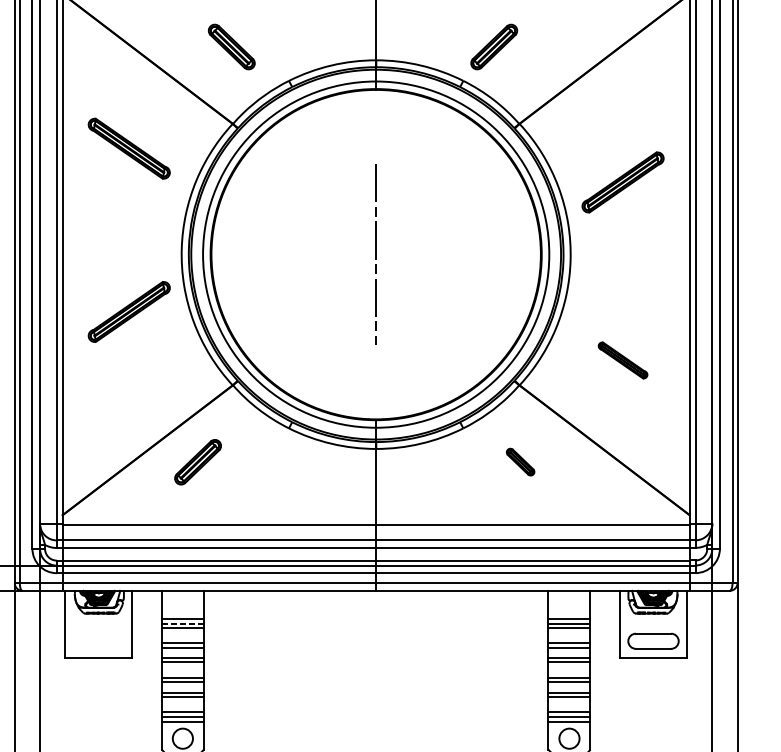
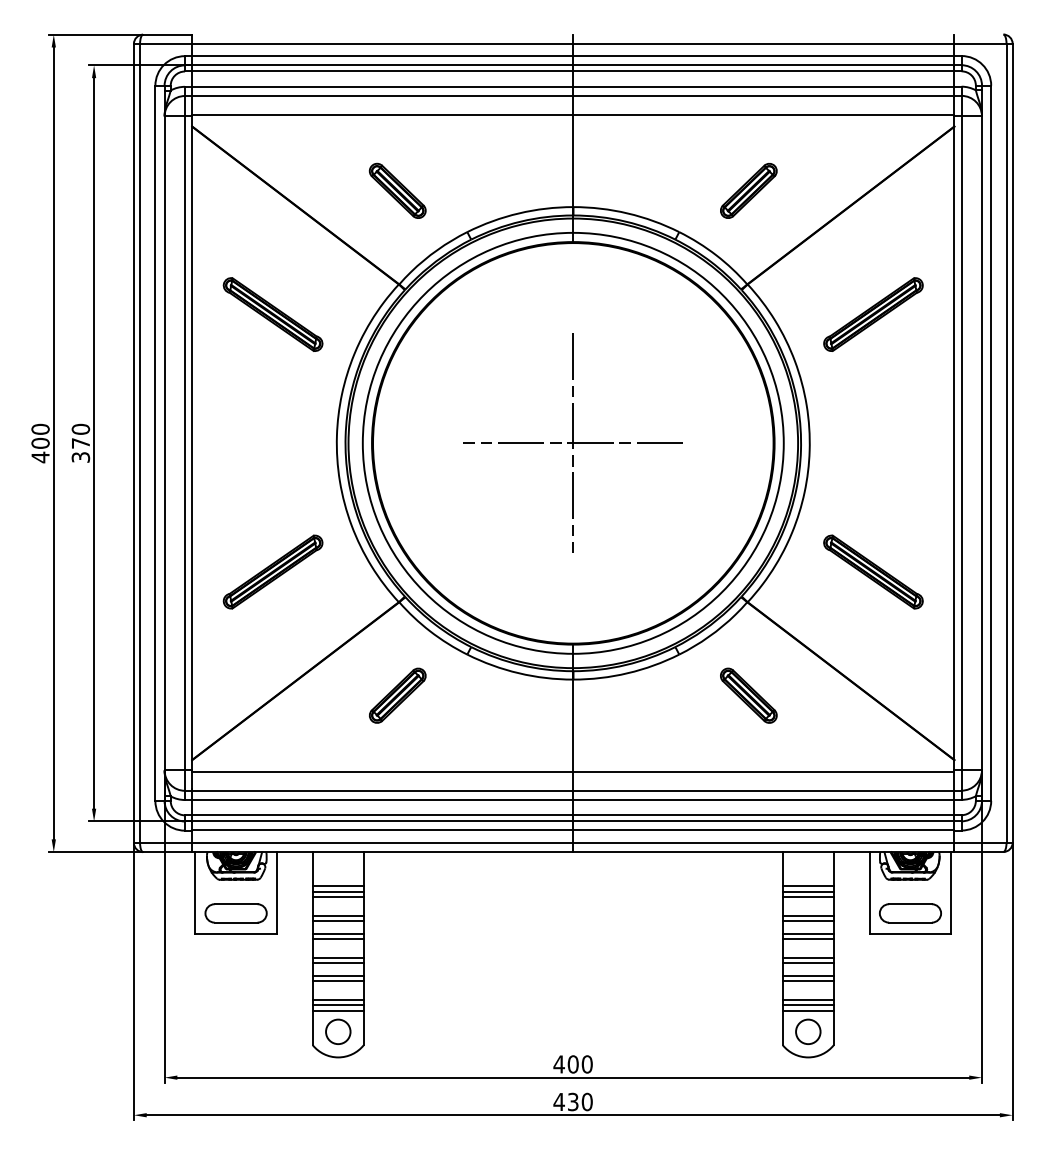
part: (493, 46) -> (748, 190), moved
part: (623, 182) -> (873, 314), moved
line: (376, 254) -> (573, 443), added
part: (128, 311) -> (272, 571), moved
part: (623, 360) -> (873, 571), size x1.67
part: (197, 462) -> (397, 695), moved
part: (520, 462) -> (748, 695), size x1.67
line: (183, 624) -> (338, 892), dashed -> solid
part: (98, 641) -> (235, 913), added

